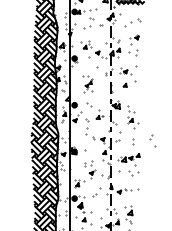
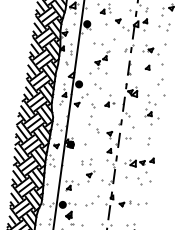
part: (87, 83) -> (99, 58), size x1.43
part: (152, 140) -> (161, 86), moved

